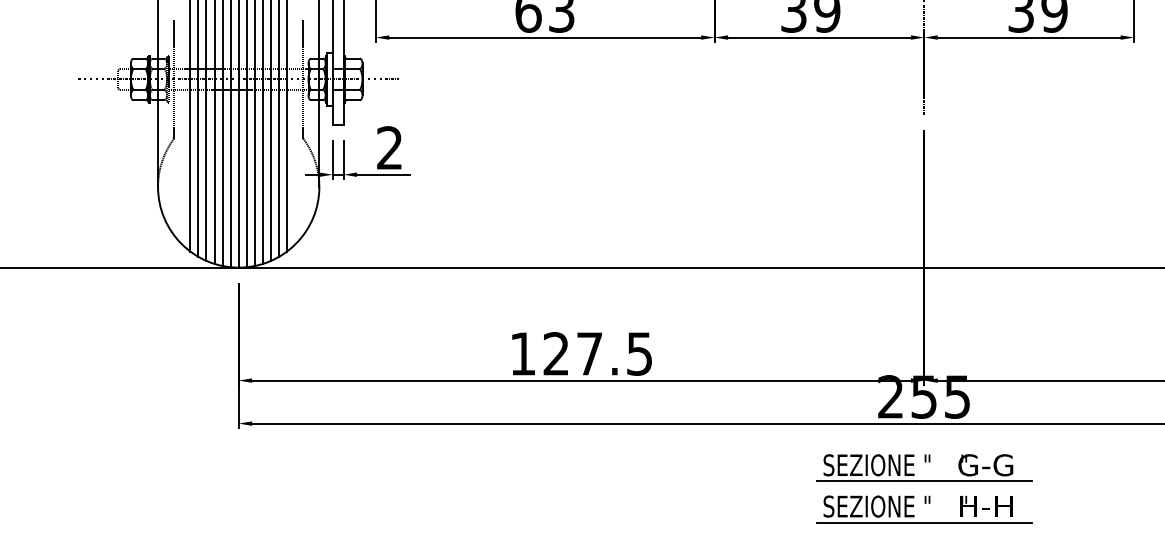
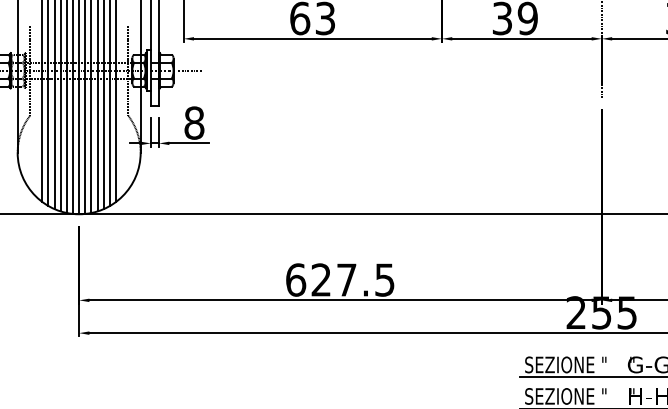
text: (389, 148) -> (194, 123), 2 -> 8
text: (523, 353) -> (296, 279), 127.5 -> 627.5

